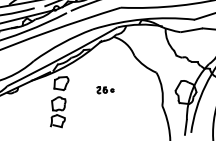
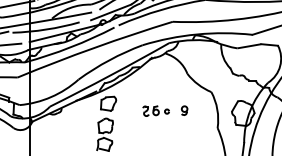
part: (104, 89) -> (155, 110), size x1.43
part: (131, 89) -> (184, 110), added

